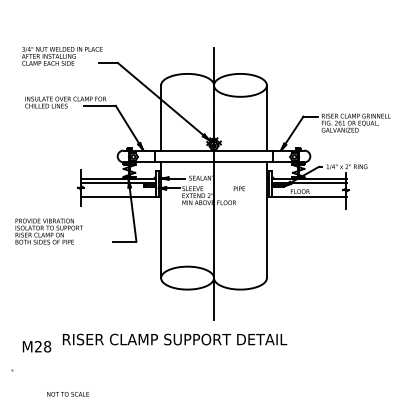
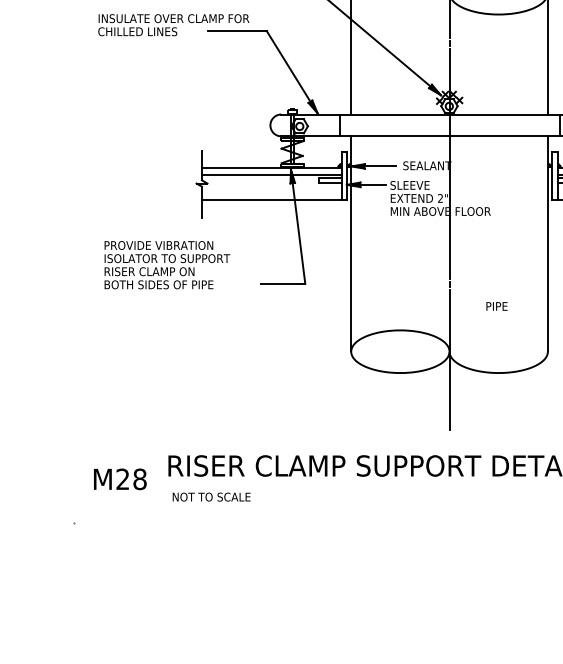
text: (238, 188) -> (495, 305), moved
text: (48, 231) -> (165, 264), moved
text: (67, 394) -> (210, 497), moved

